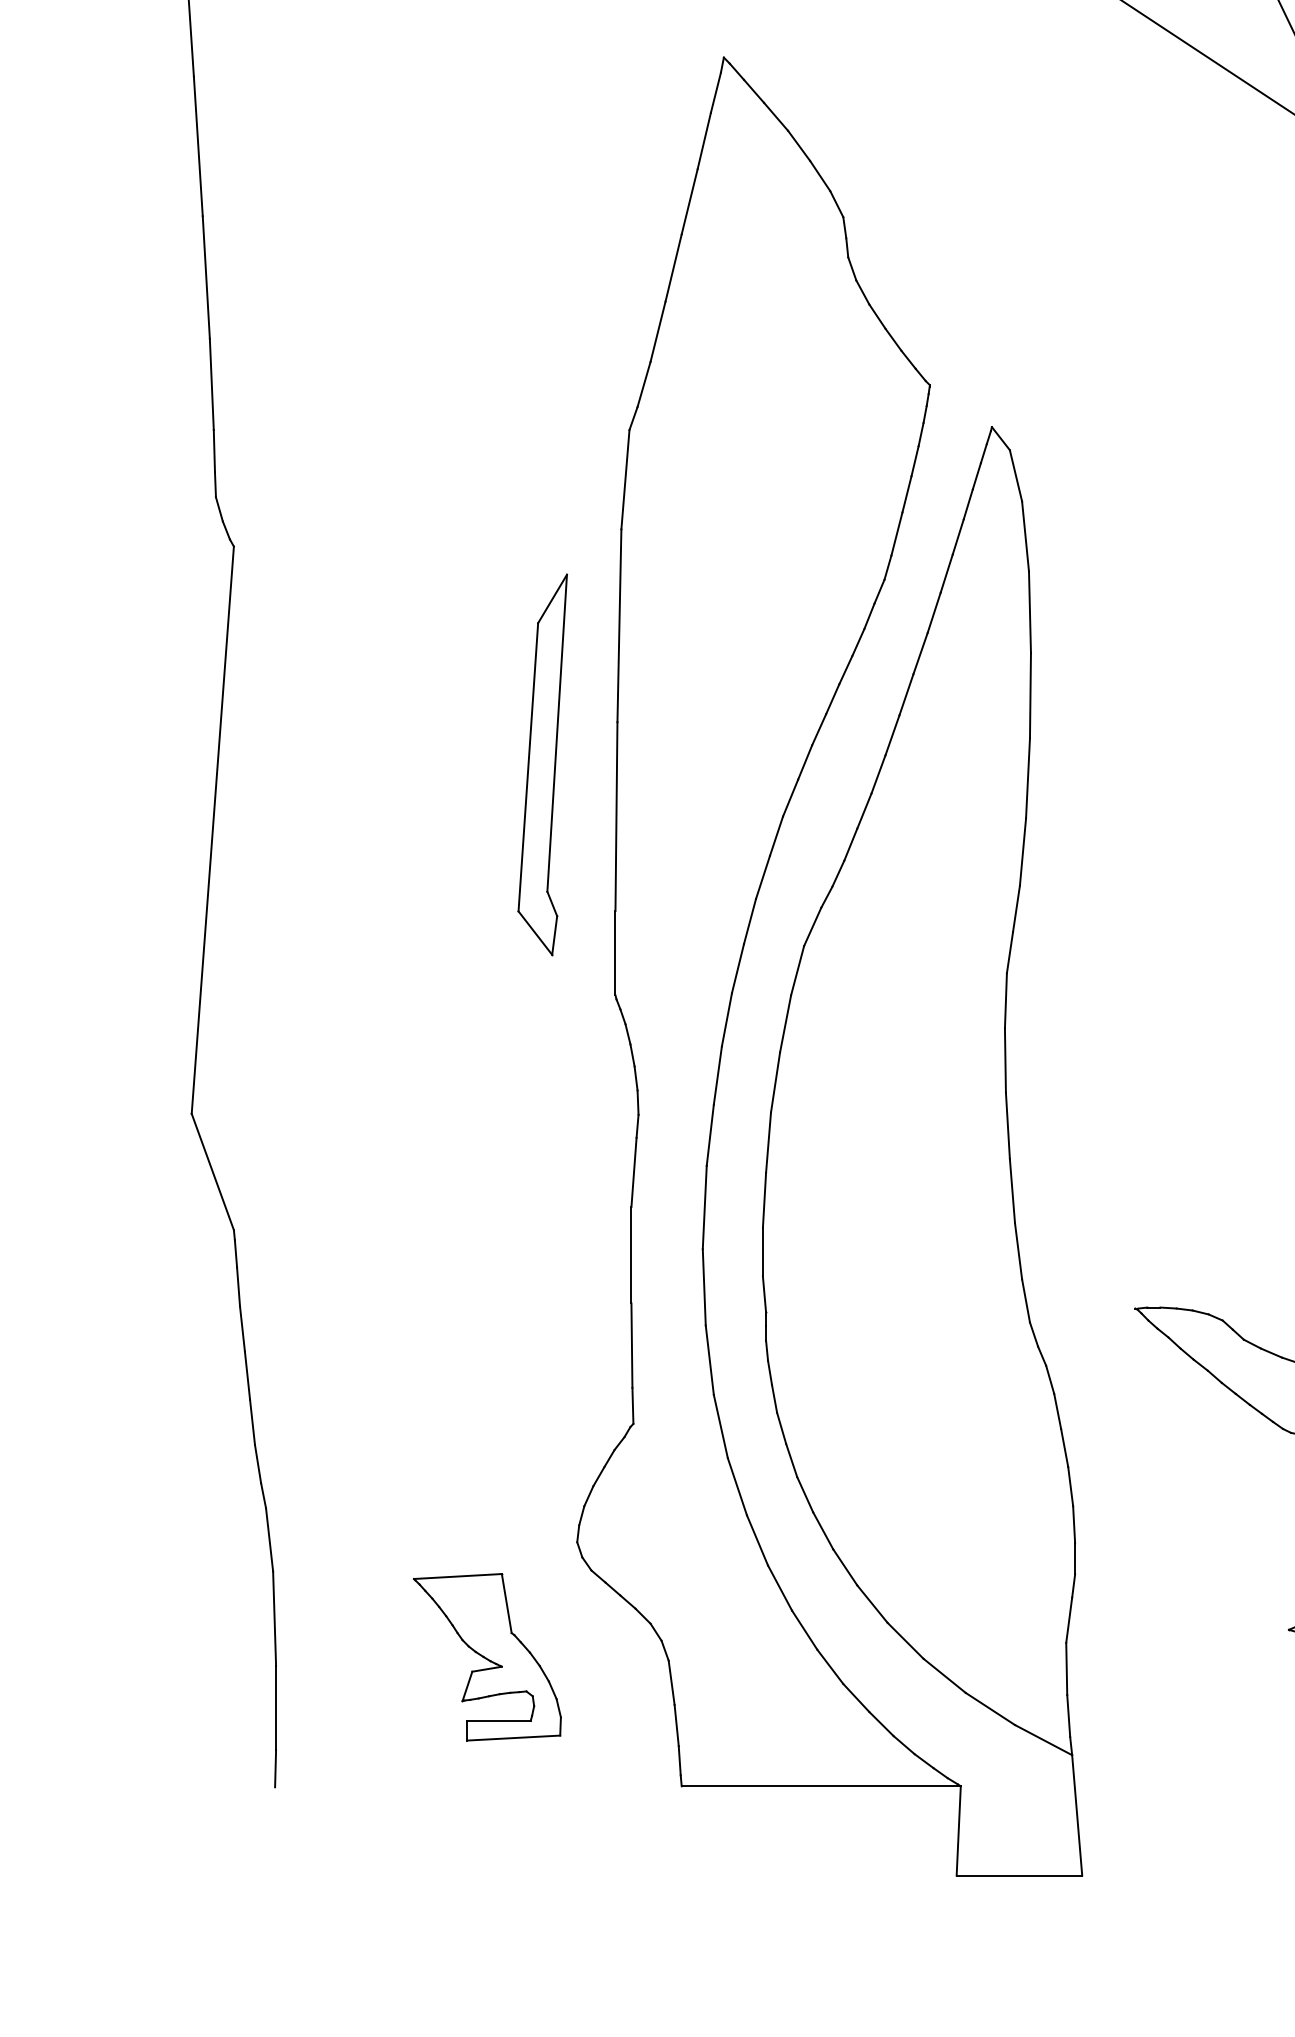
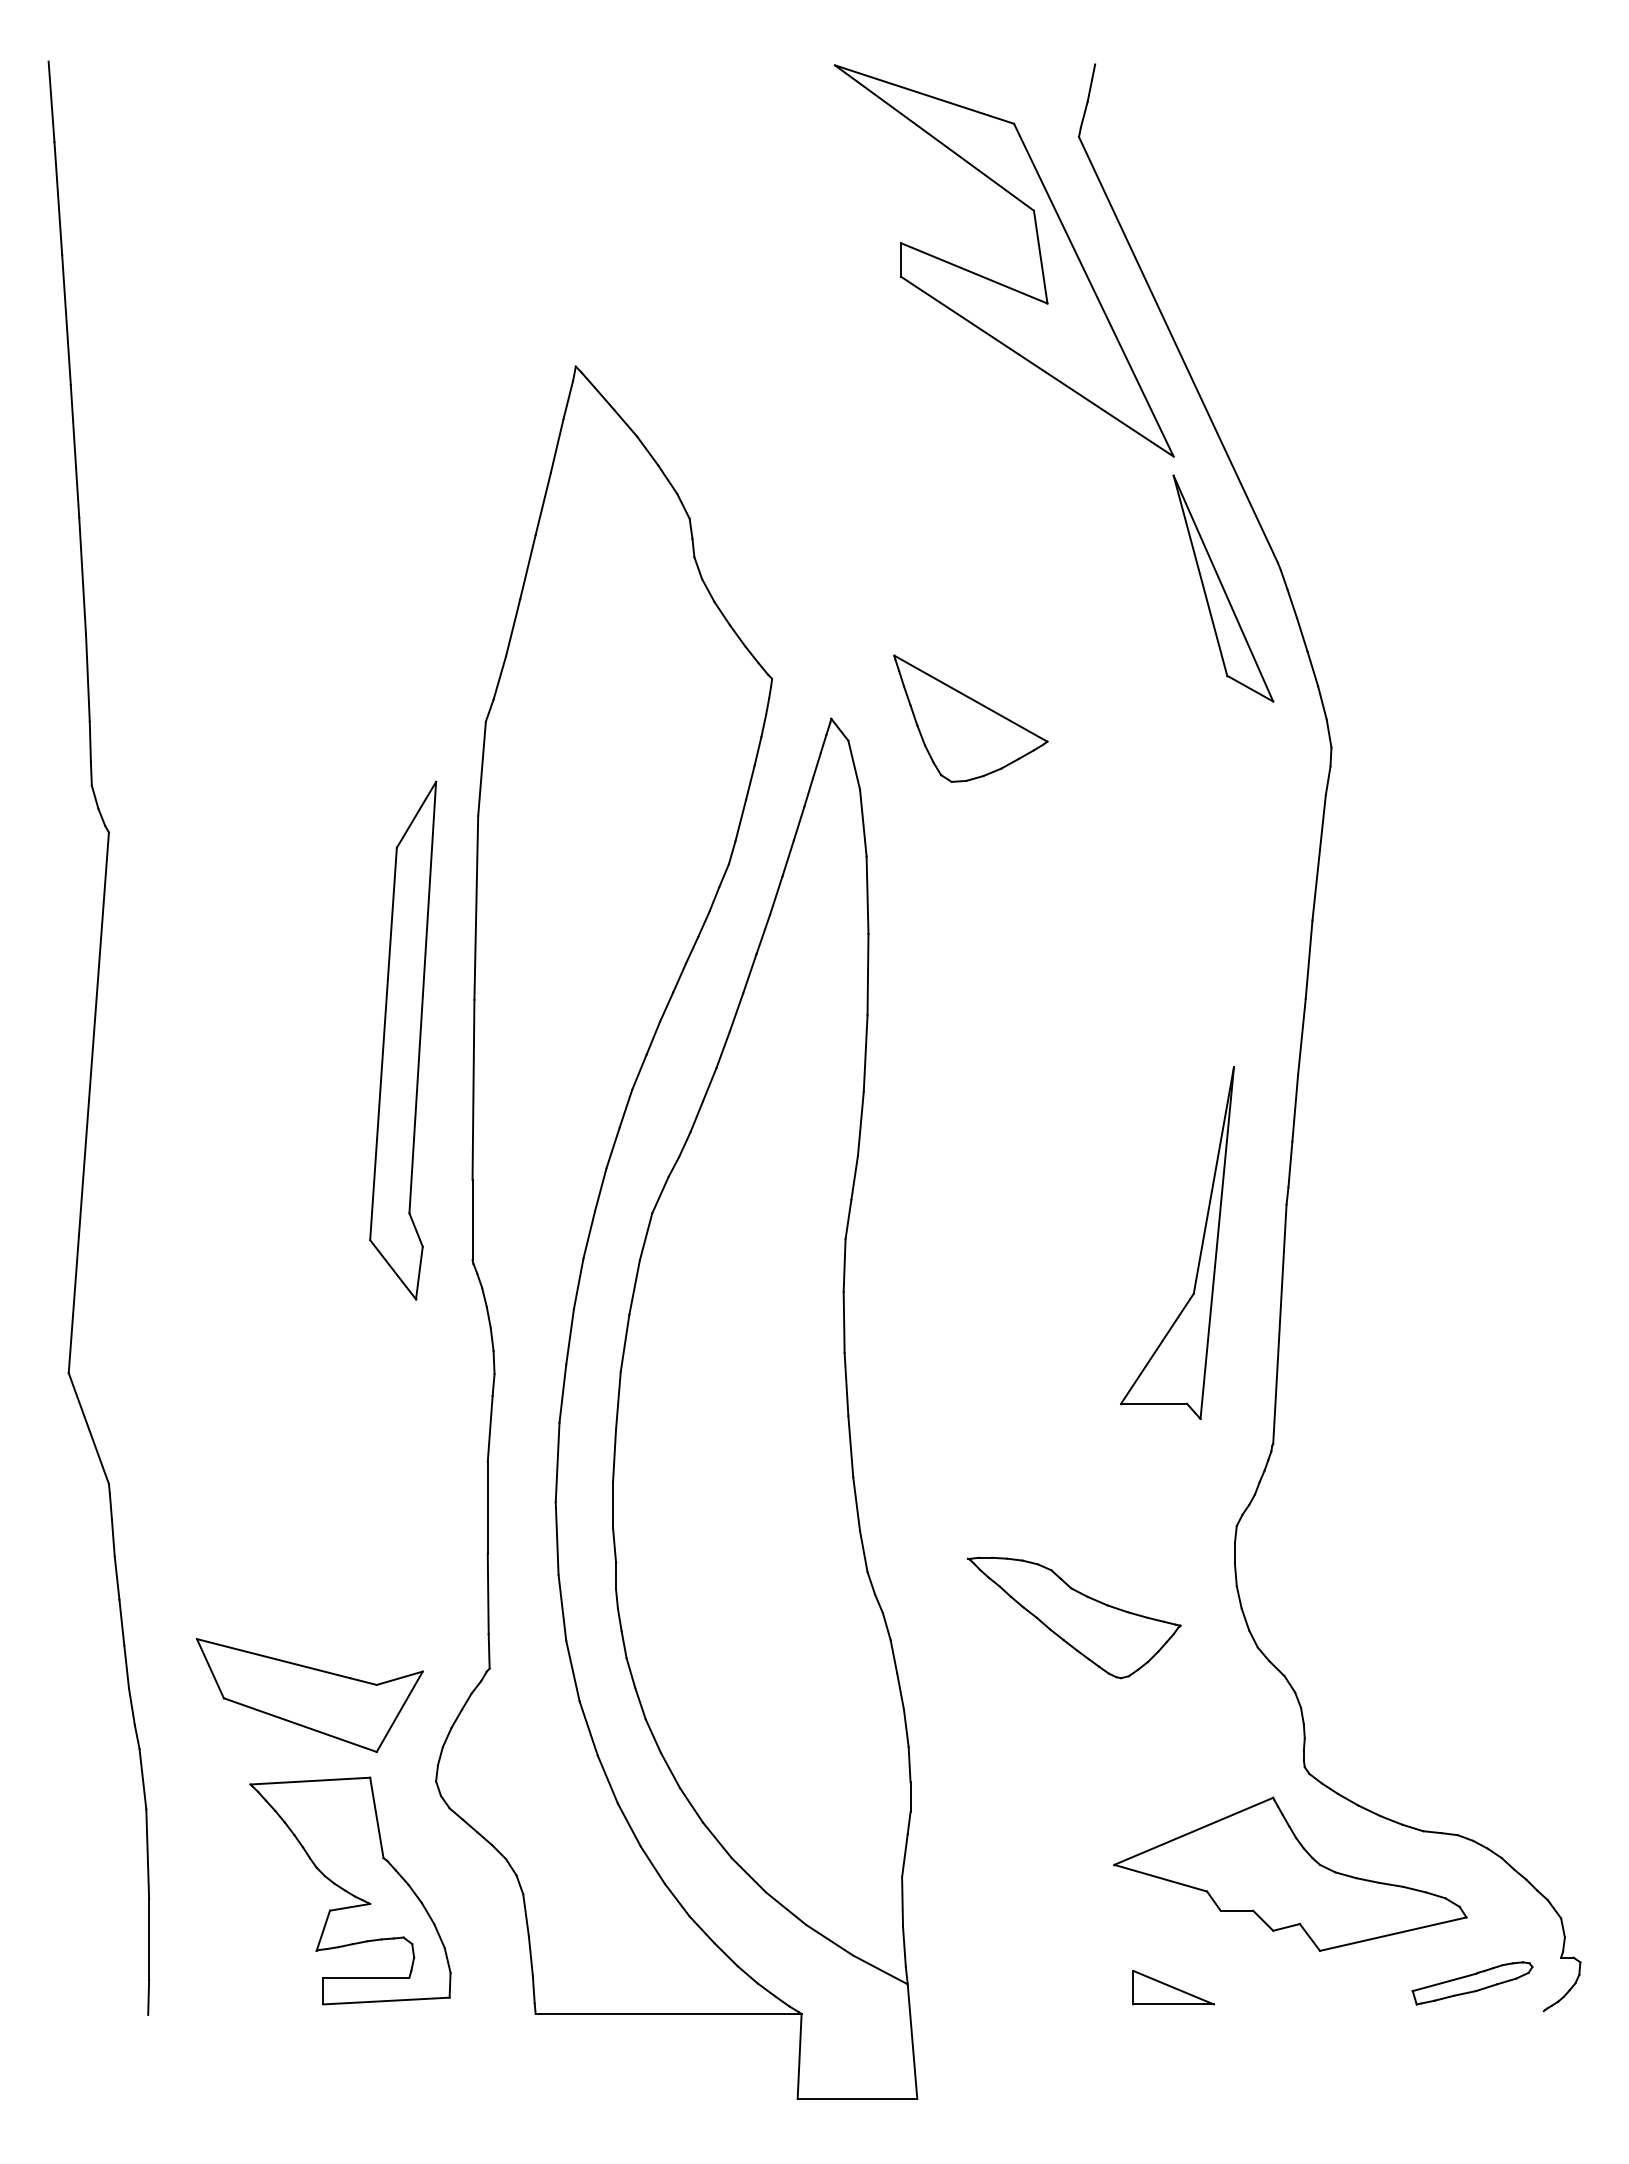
part: (1138, 426) -> (970, 718), added
part: (543, 764) -> (403, 1040), size x1.43
part: (444, 1452) -> (309, 1695), added
part: (487, 1656) -> (350, 1890), size x1.43

